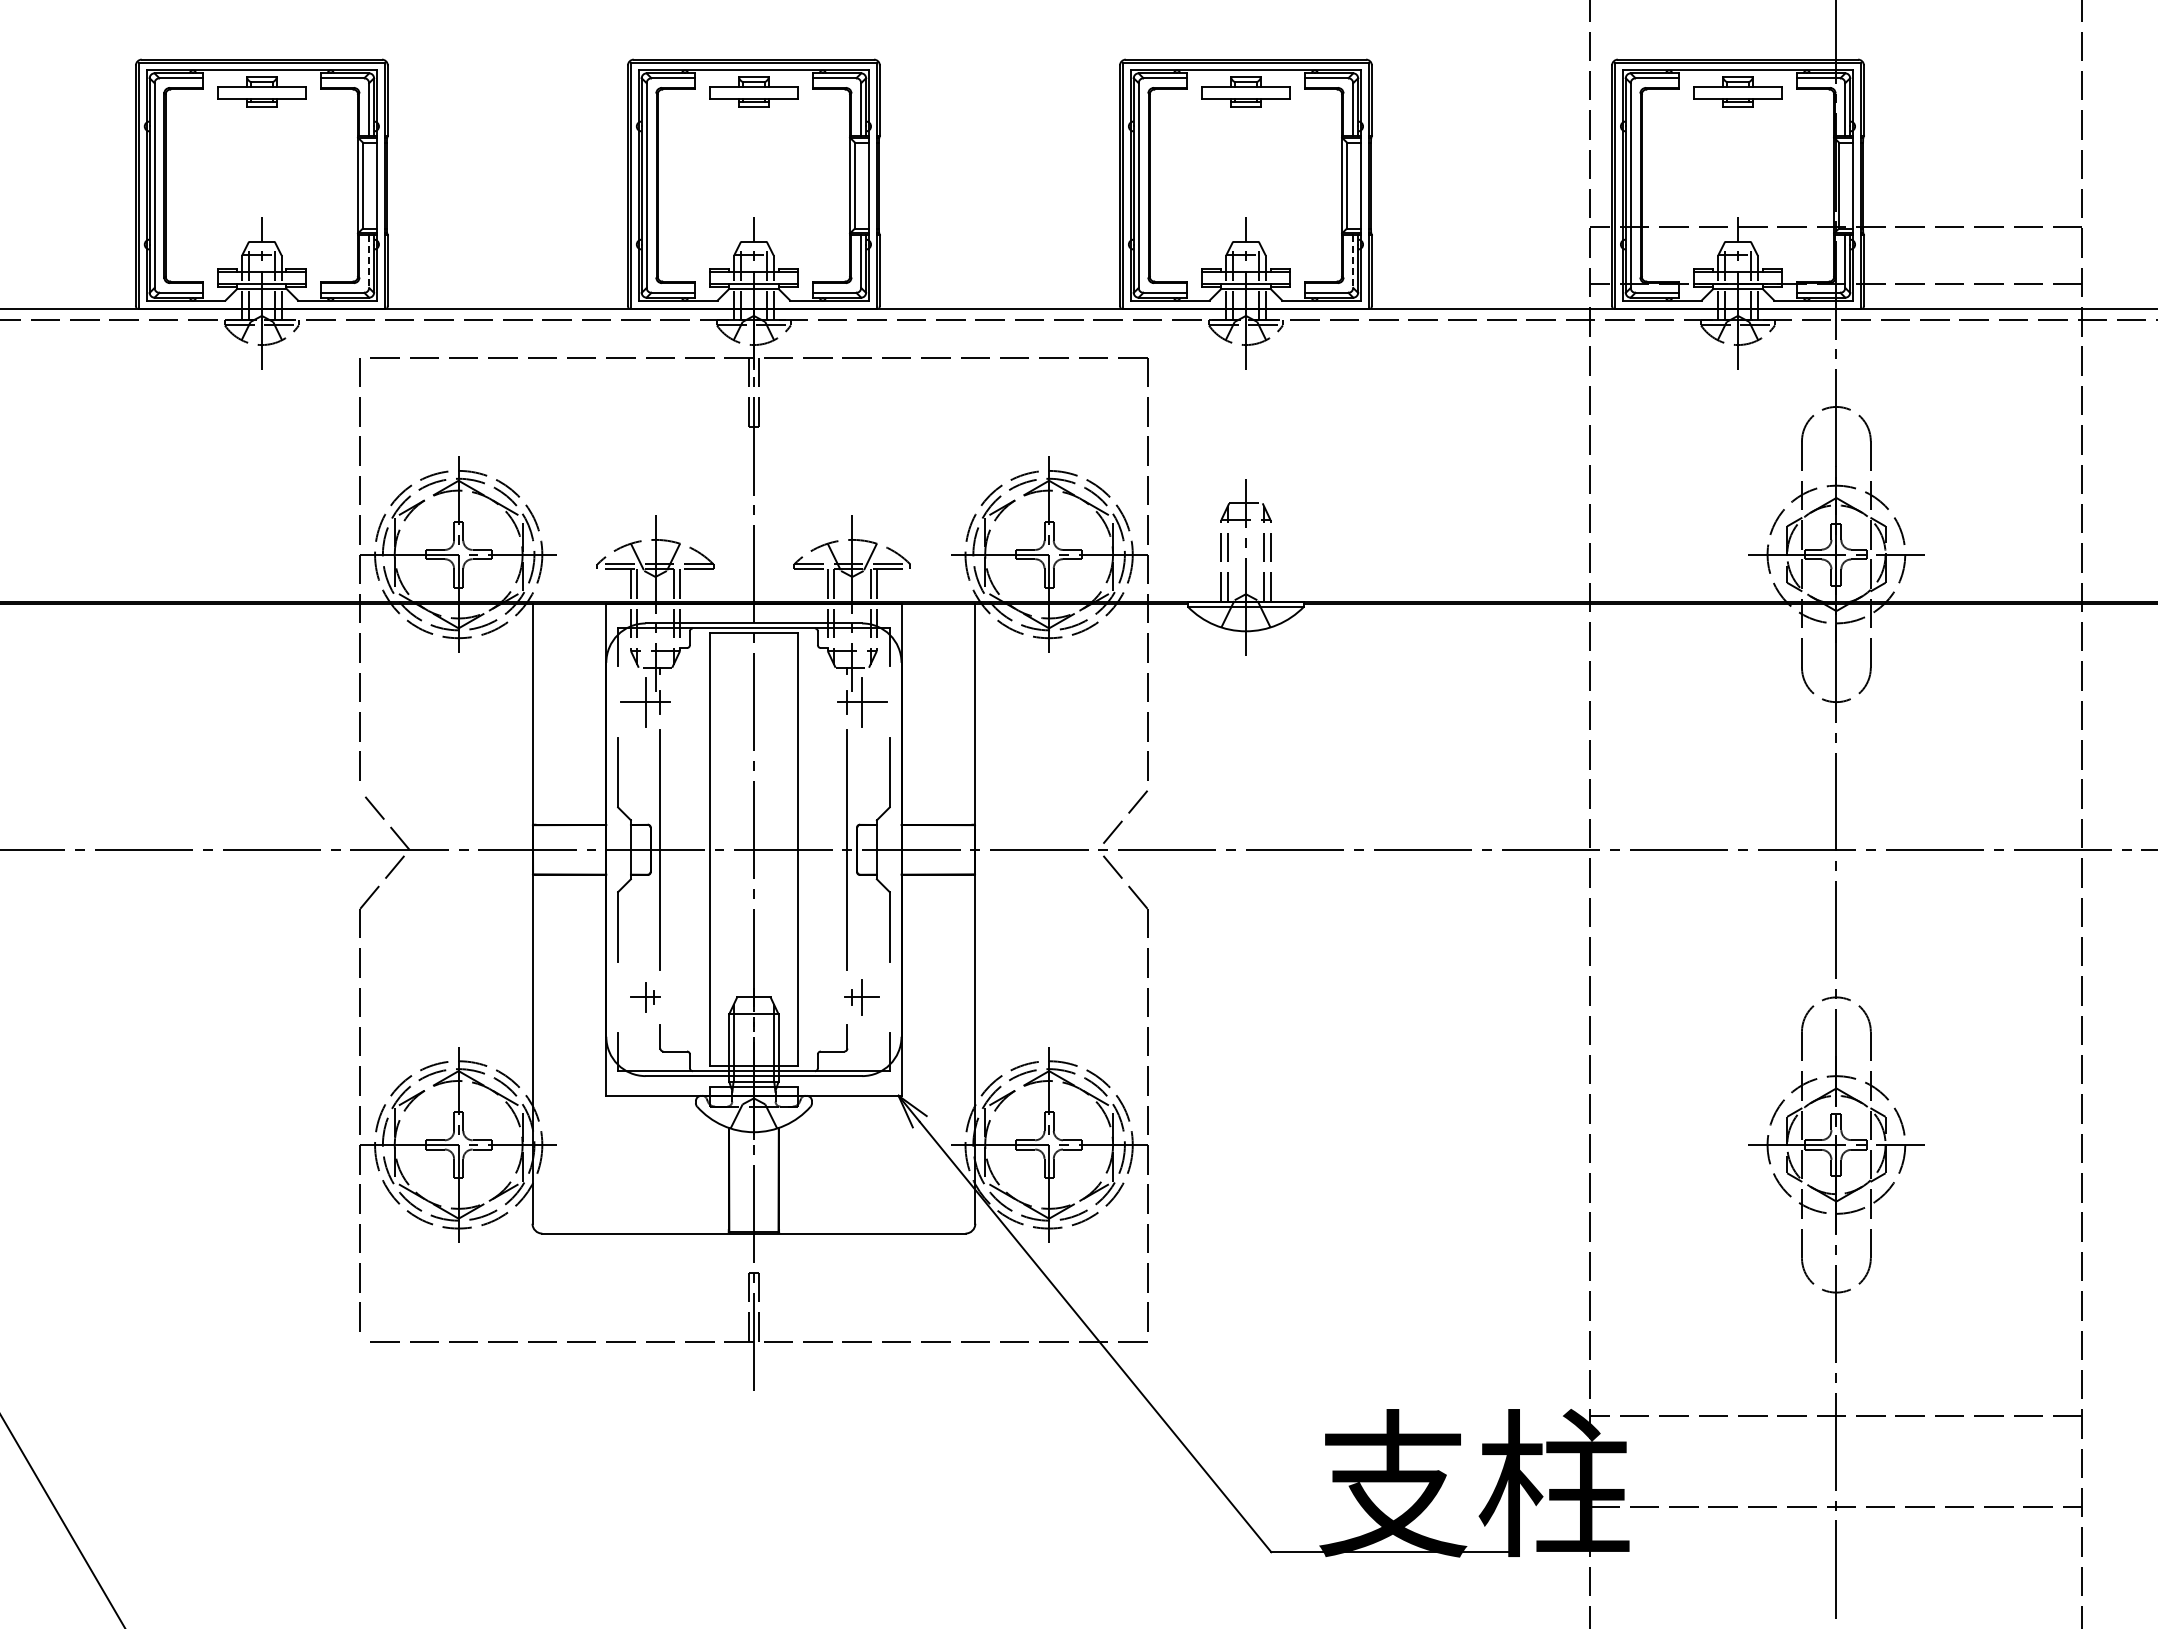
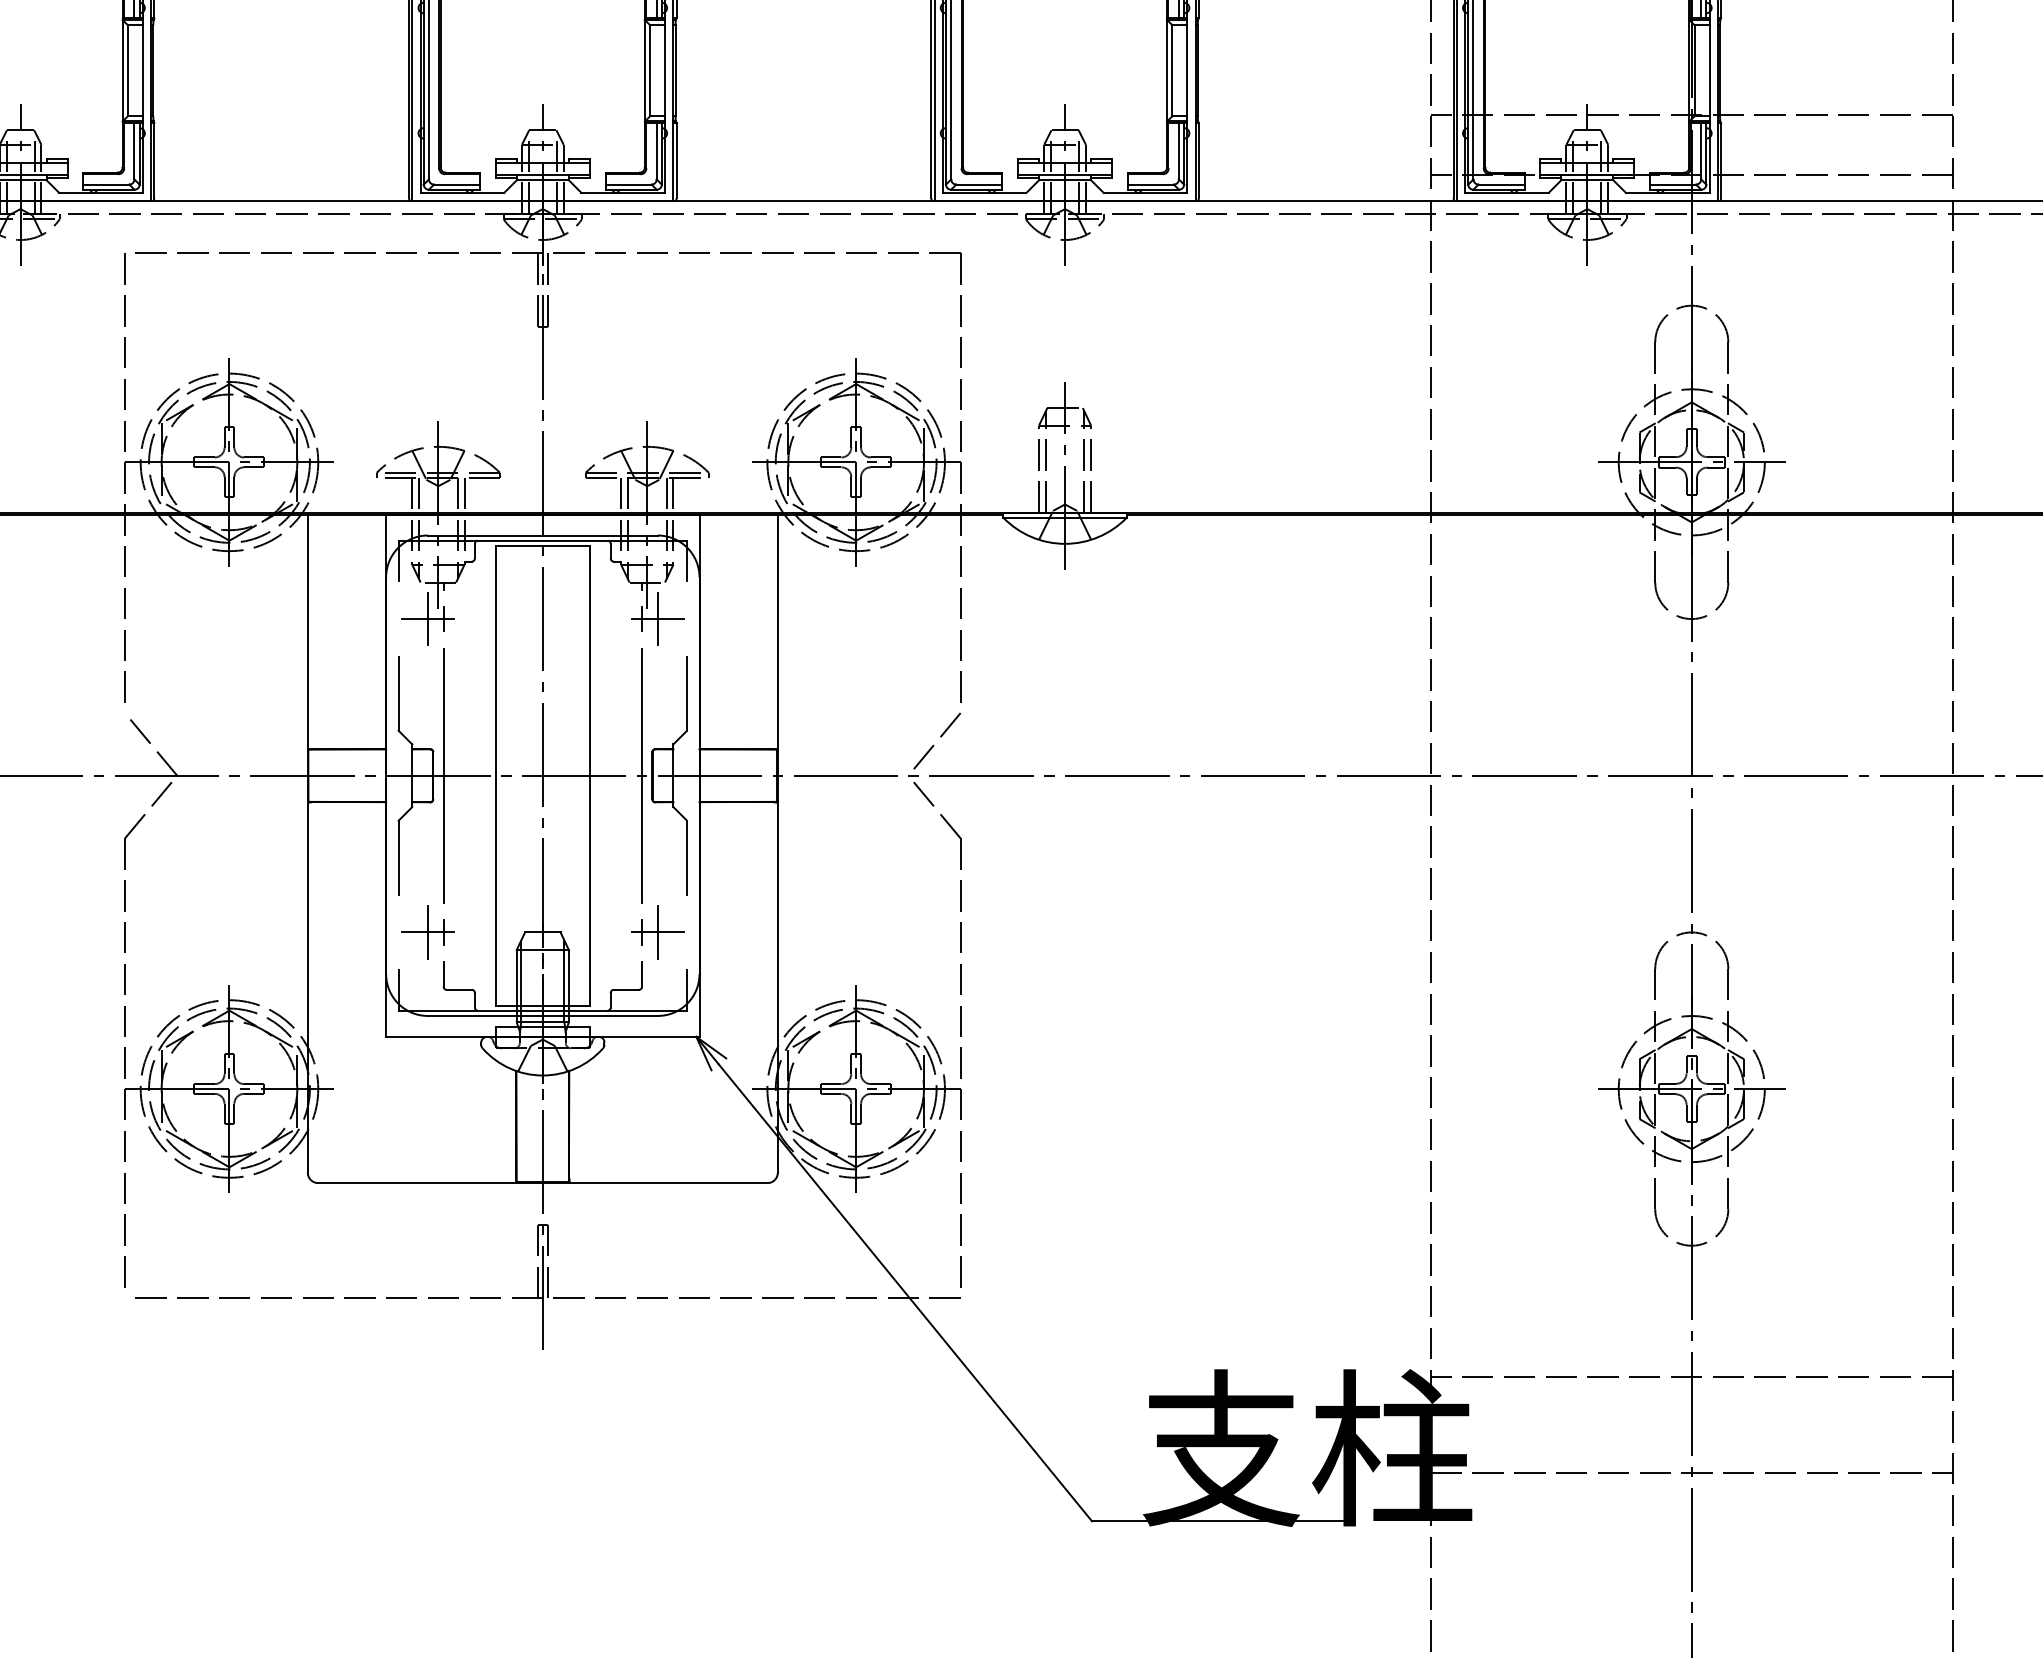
line: (369, 261) -> (134, 151), dashed -> solid
line: (1353, 261) -> (1179, 151), dashed -> solid
part: (645, 997) -> (427, 932), size x1.67
part: (862, 997) -> (658, 932), size x1.43

